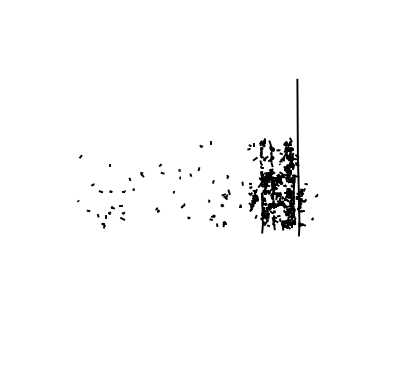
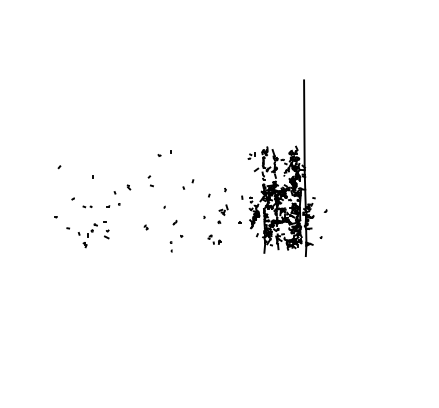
part: (205, 144) -> (164, 153), moved
part: (179, 174) -> (170, 247), moved
part: (105, 191) -> (87, 206), size x0.6
part: (217, 220) -> (213, 239), size x0.7

